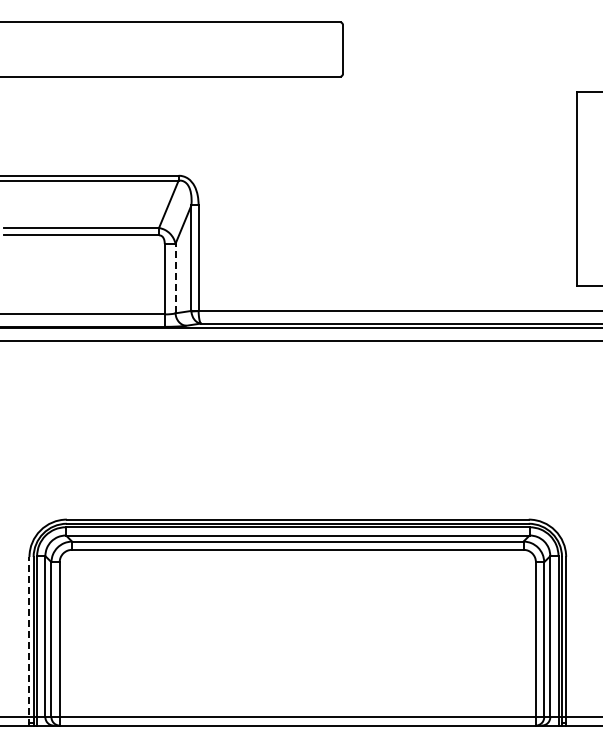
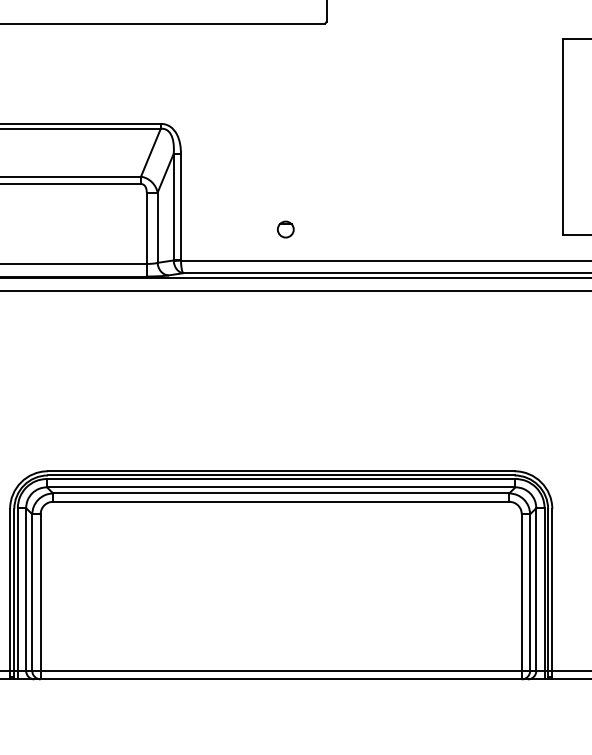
line: (175, 278) -> (157, 227), dashed -> solid
part: (302, 280) -> (285, 229), added
line: (29, 640) -> (10, 593), dashed -> solid

